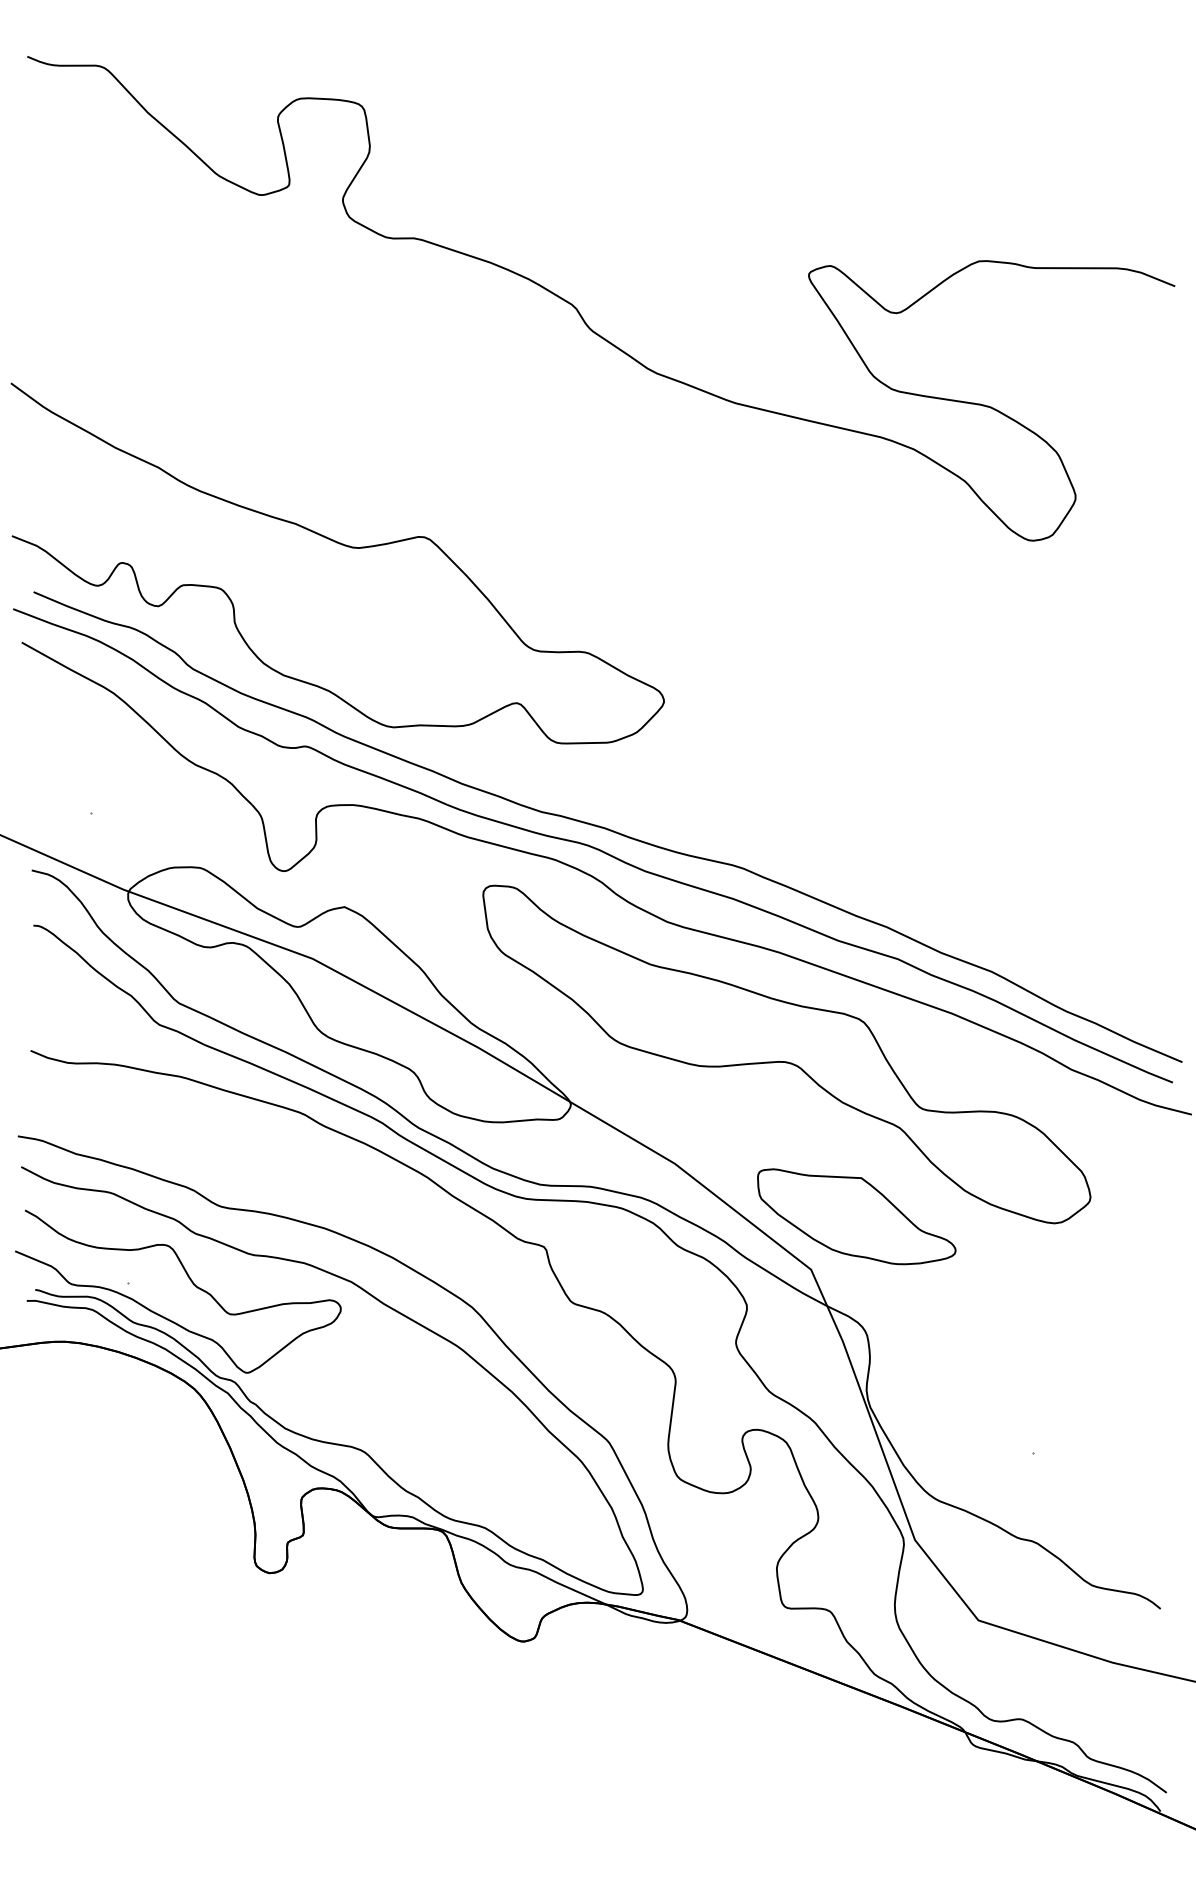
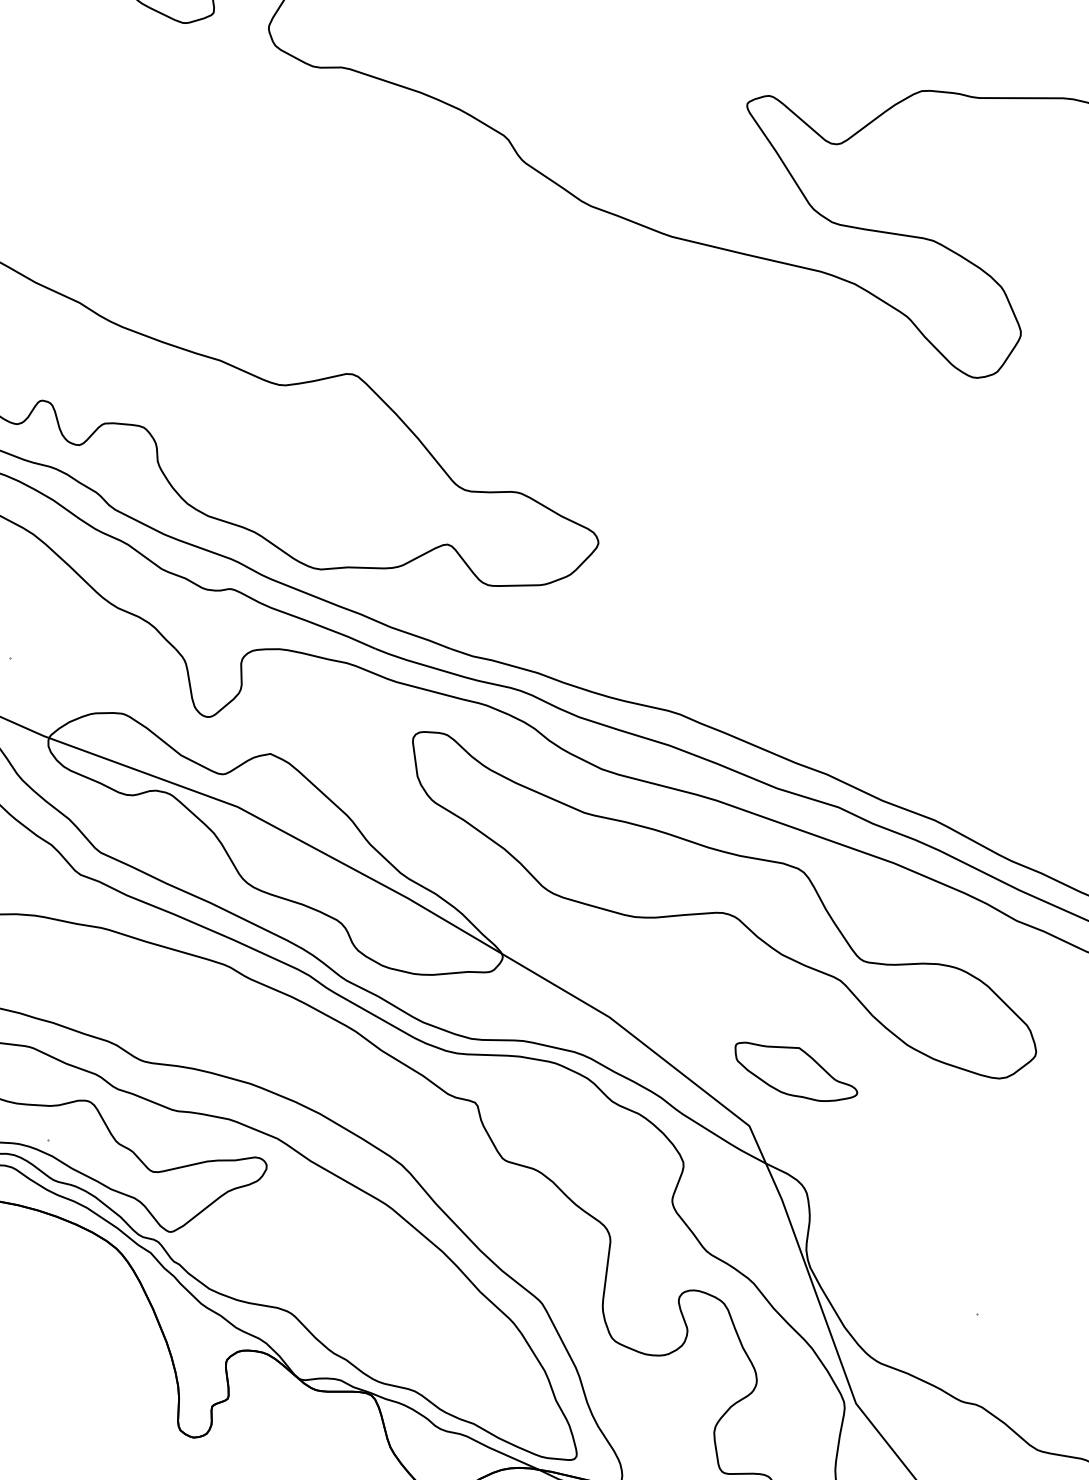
part: (856, 1216) -> (795, 1071), size x0.6

